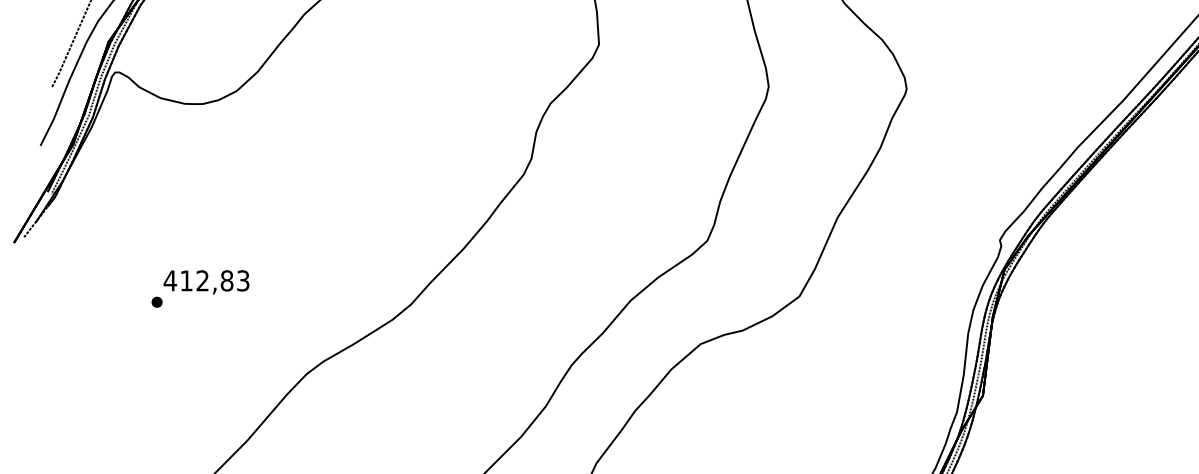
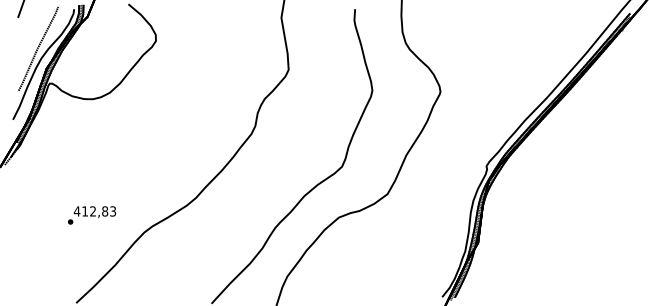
text: (201, 289) -> (92, 215), moved

